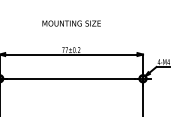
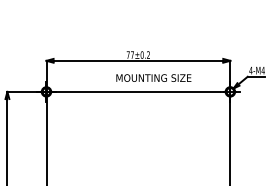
text: (71, 23) -> (153, 77), moved

